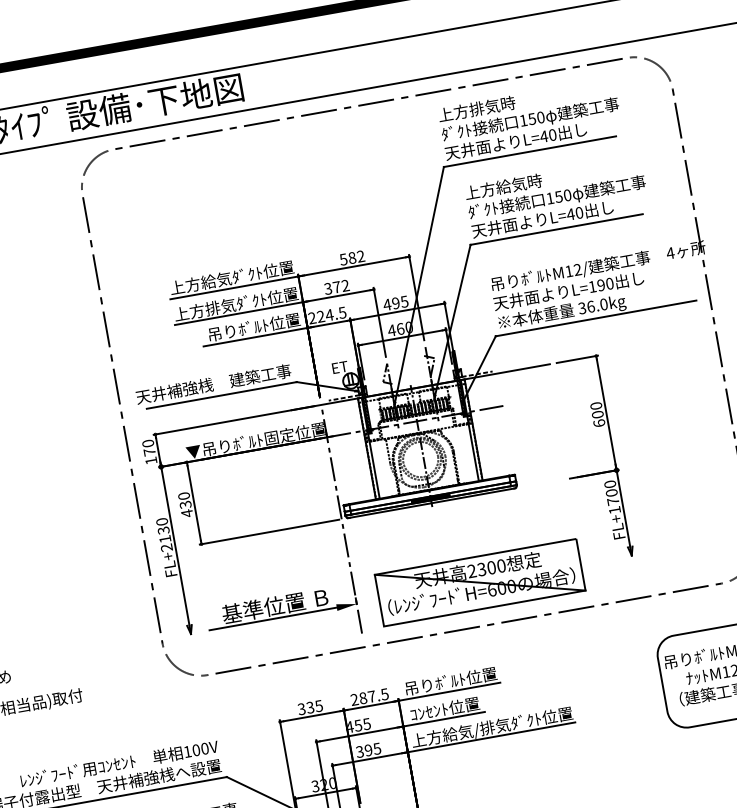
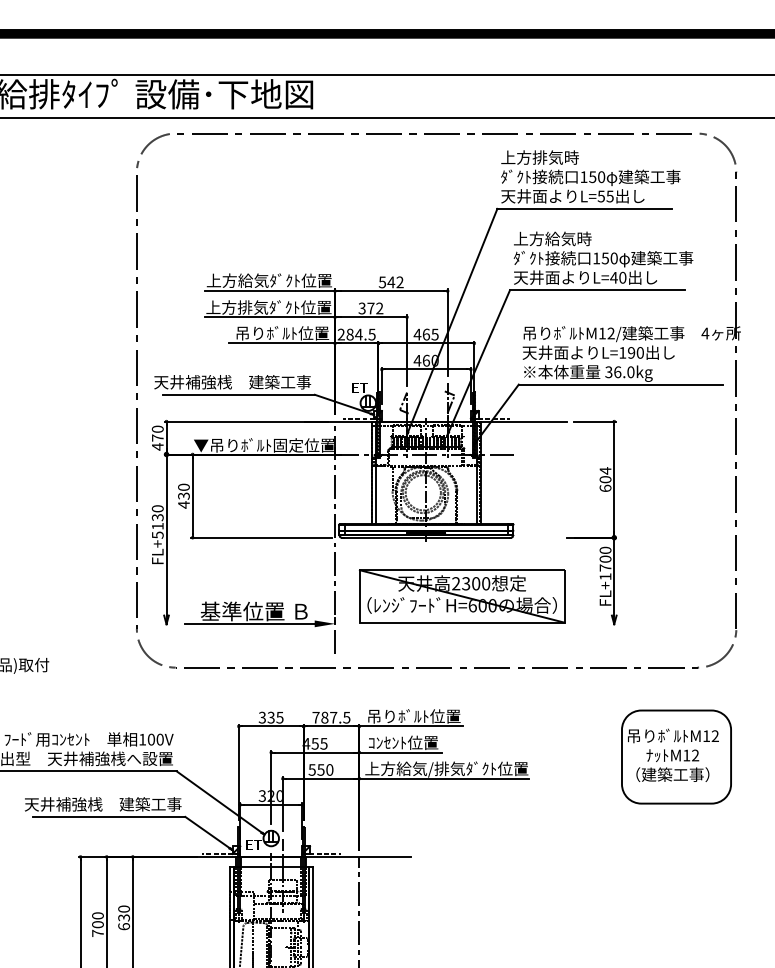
text: (548, 135) -> (605, 196), L=40 -> L=55
text: (352, 258) -> (391, 282), 582 -> 542
text: (396, 303) -> (426, 334), 495 -> 465
text: (320, 316) -> (349, 334), 224.5 -> 284.5
text: (596, 405) -> (605, 470), 600 -> 604
text: (150, 460) -> (157, 446), 170 -> 470
text: (166, 547) -> (157, 534), FL+2130 -> FL+5130
part: (479, 582) -> (461, 596), moved
text: (353, 699) -> (315, 717), 287.5 -> 787.5
text: (369, 749) -> (321, 769), 395 -> 550

